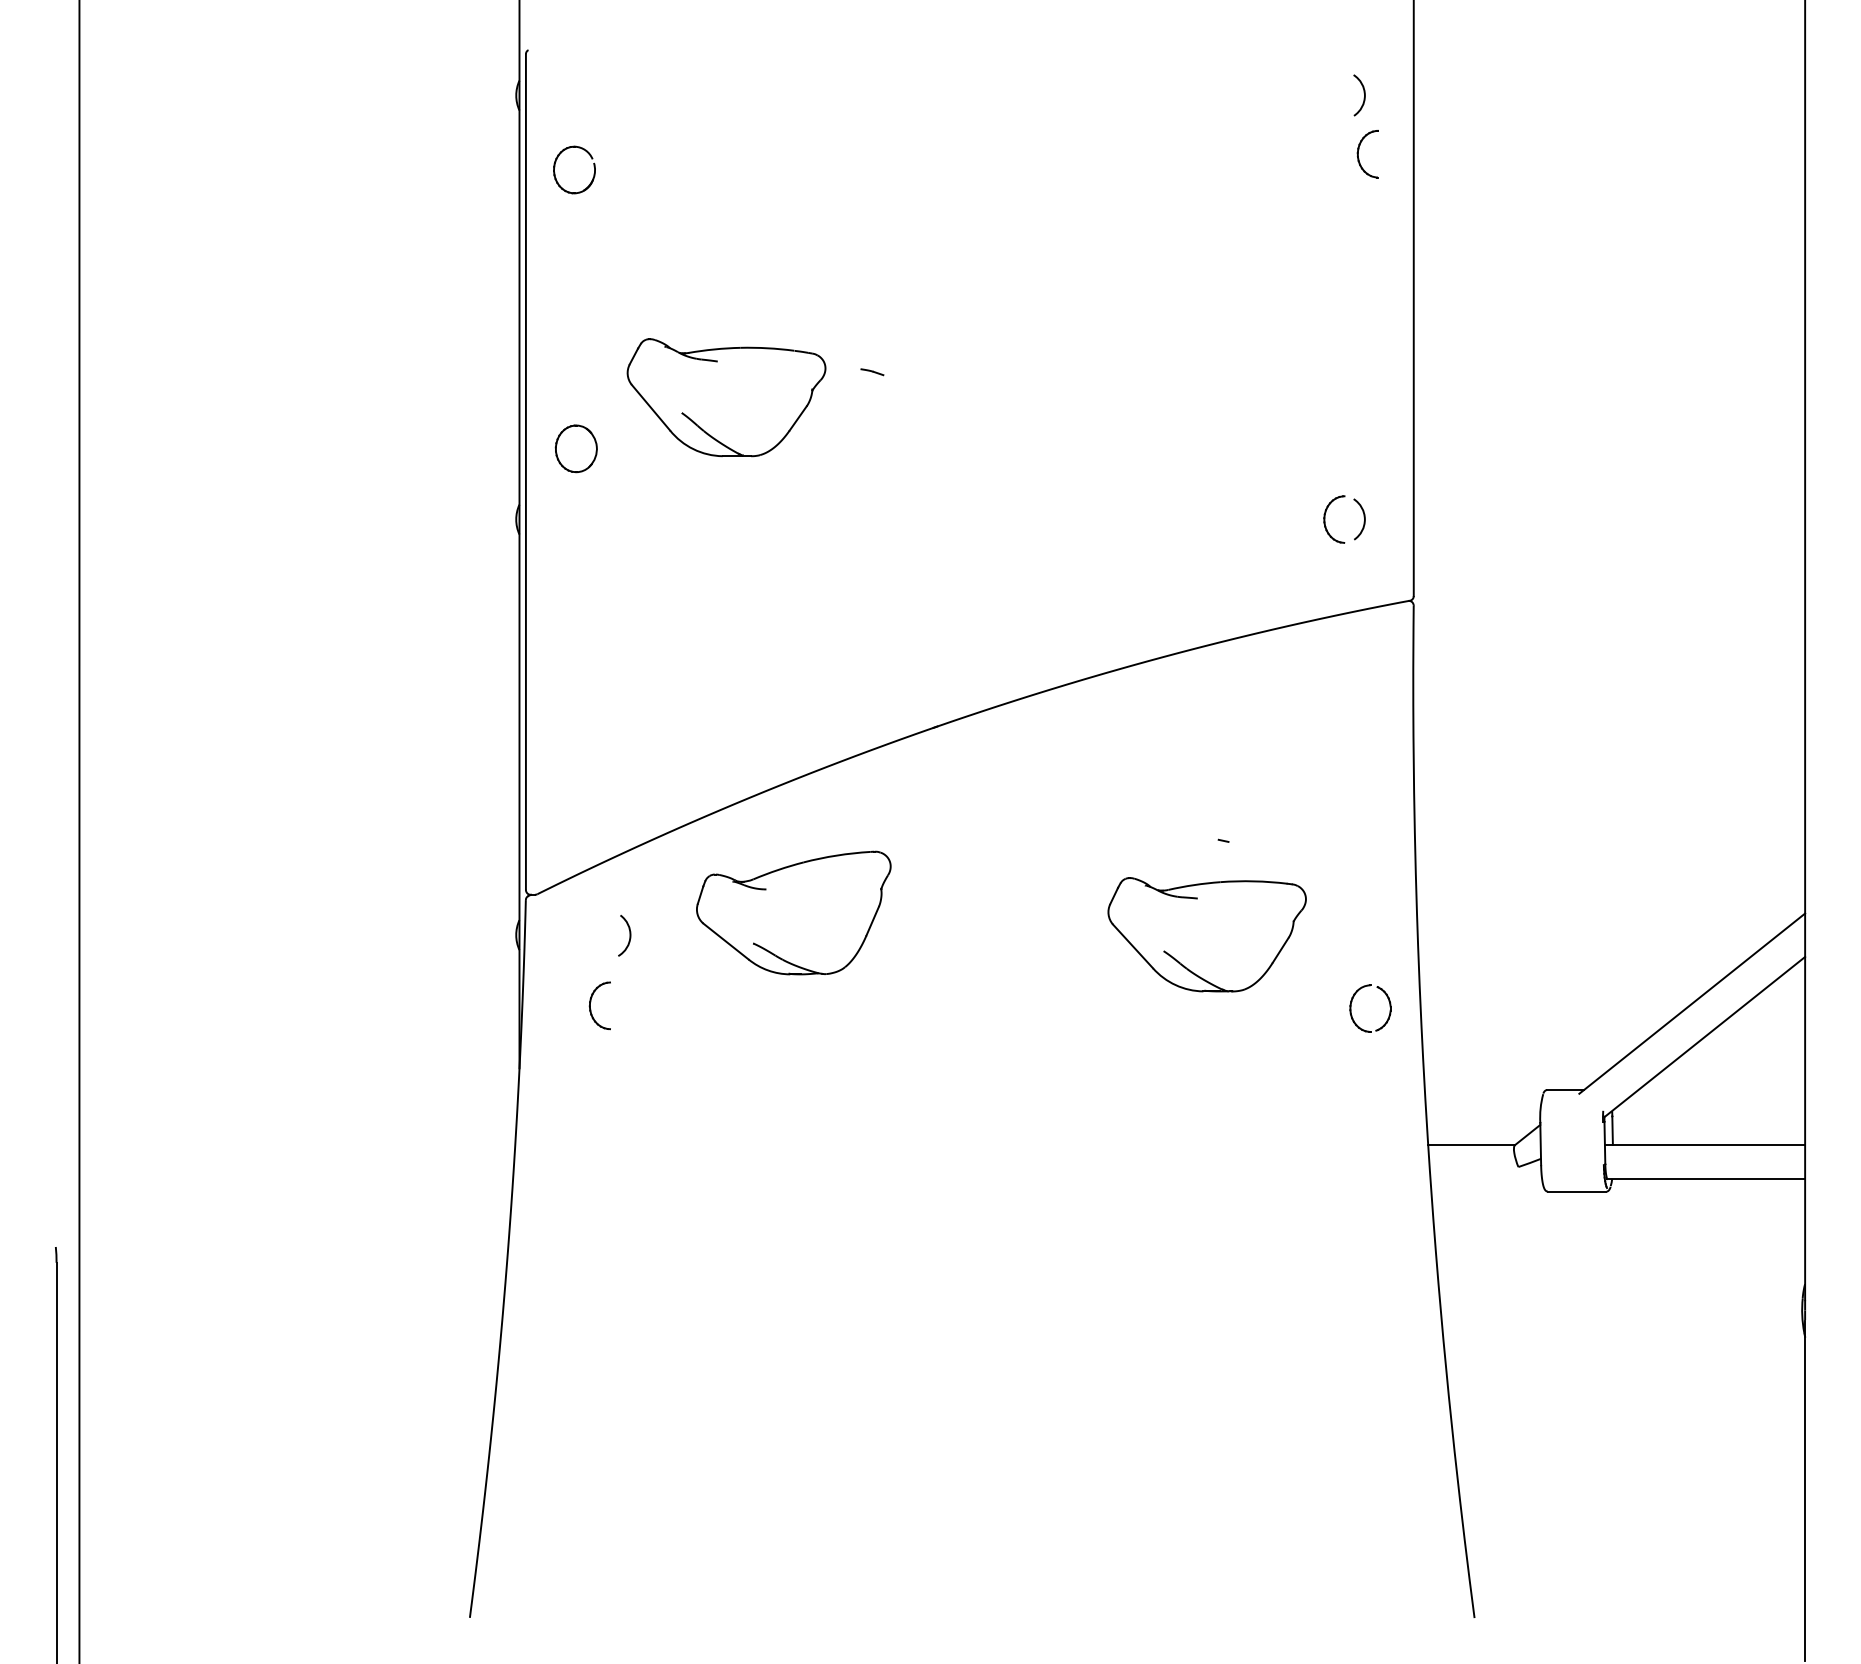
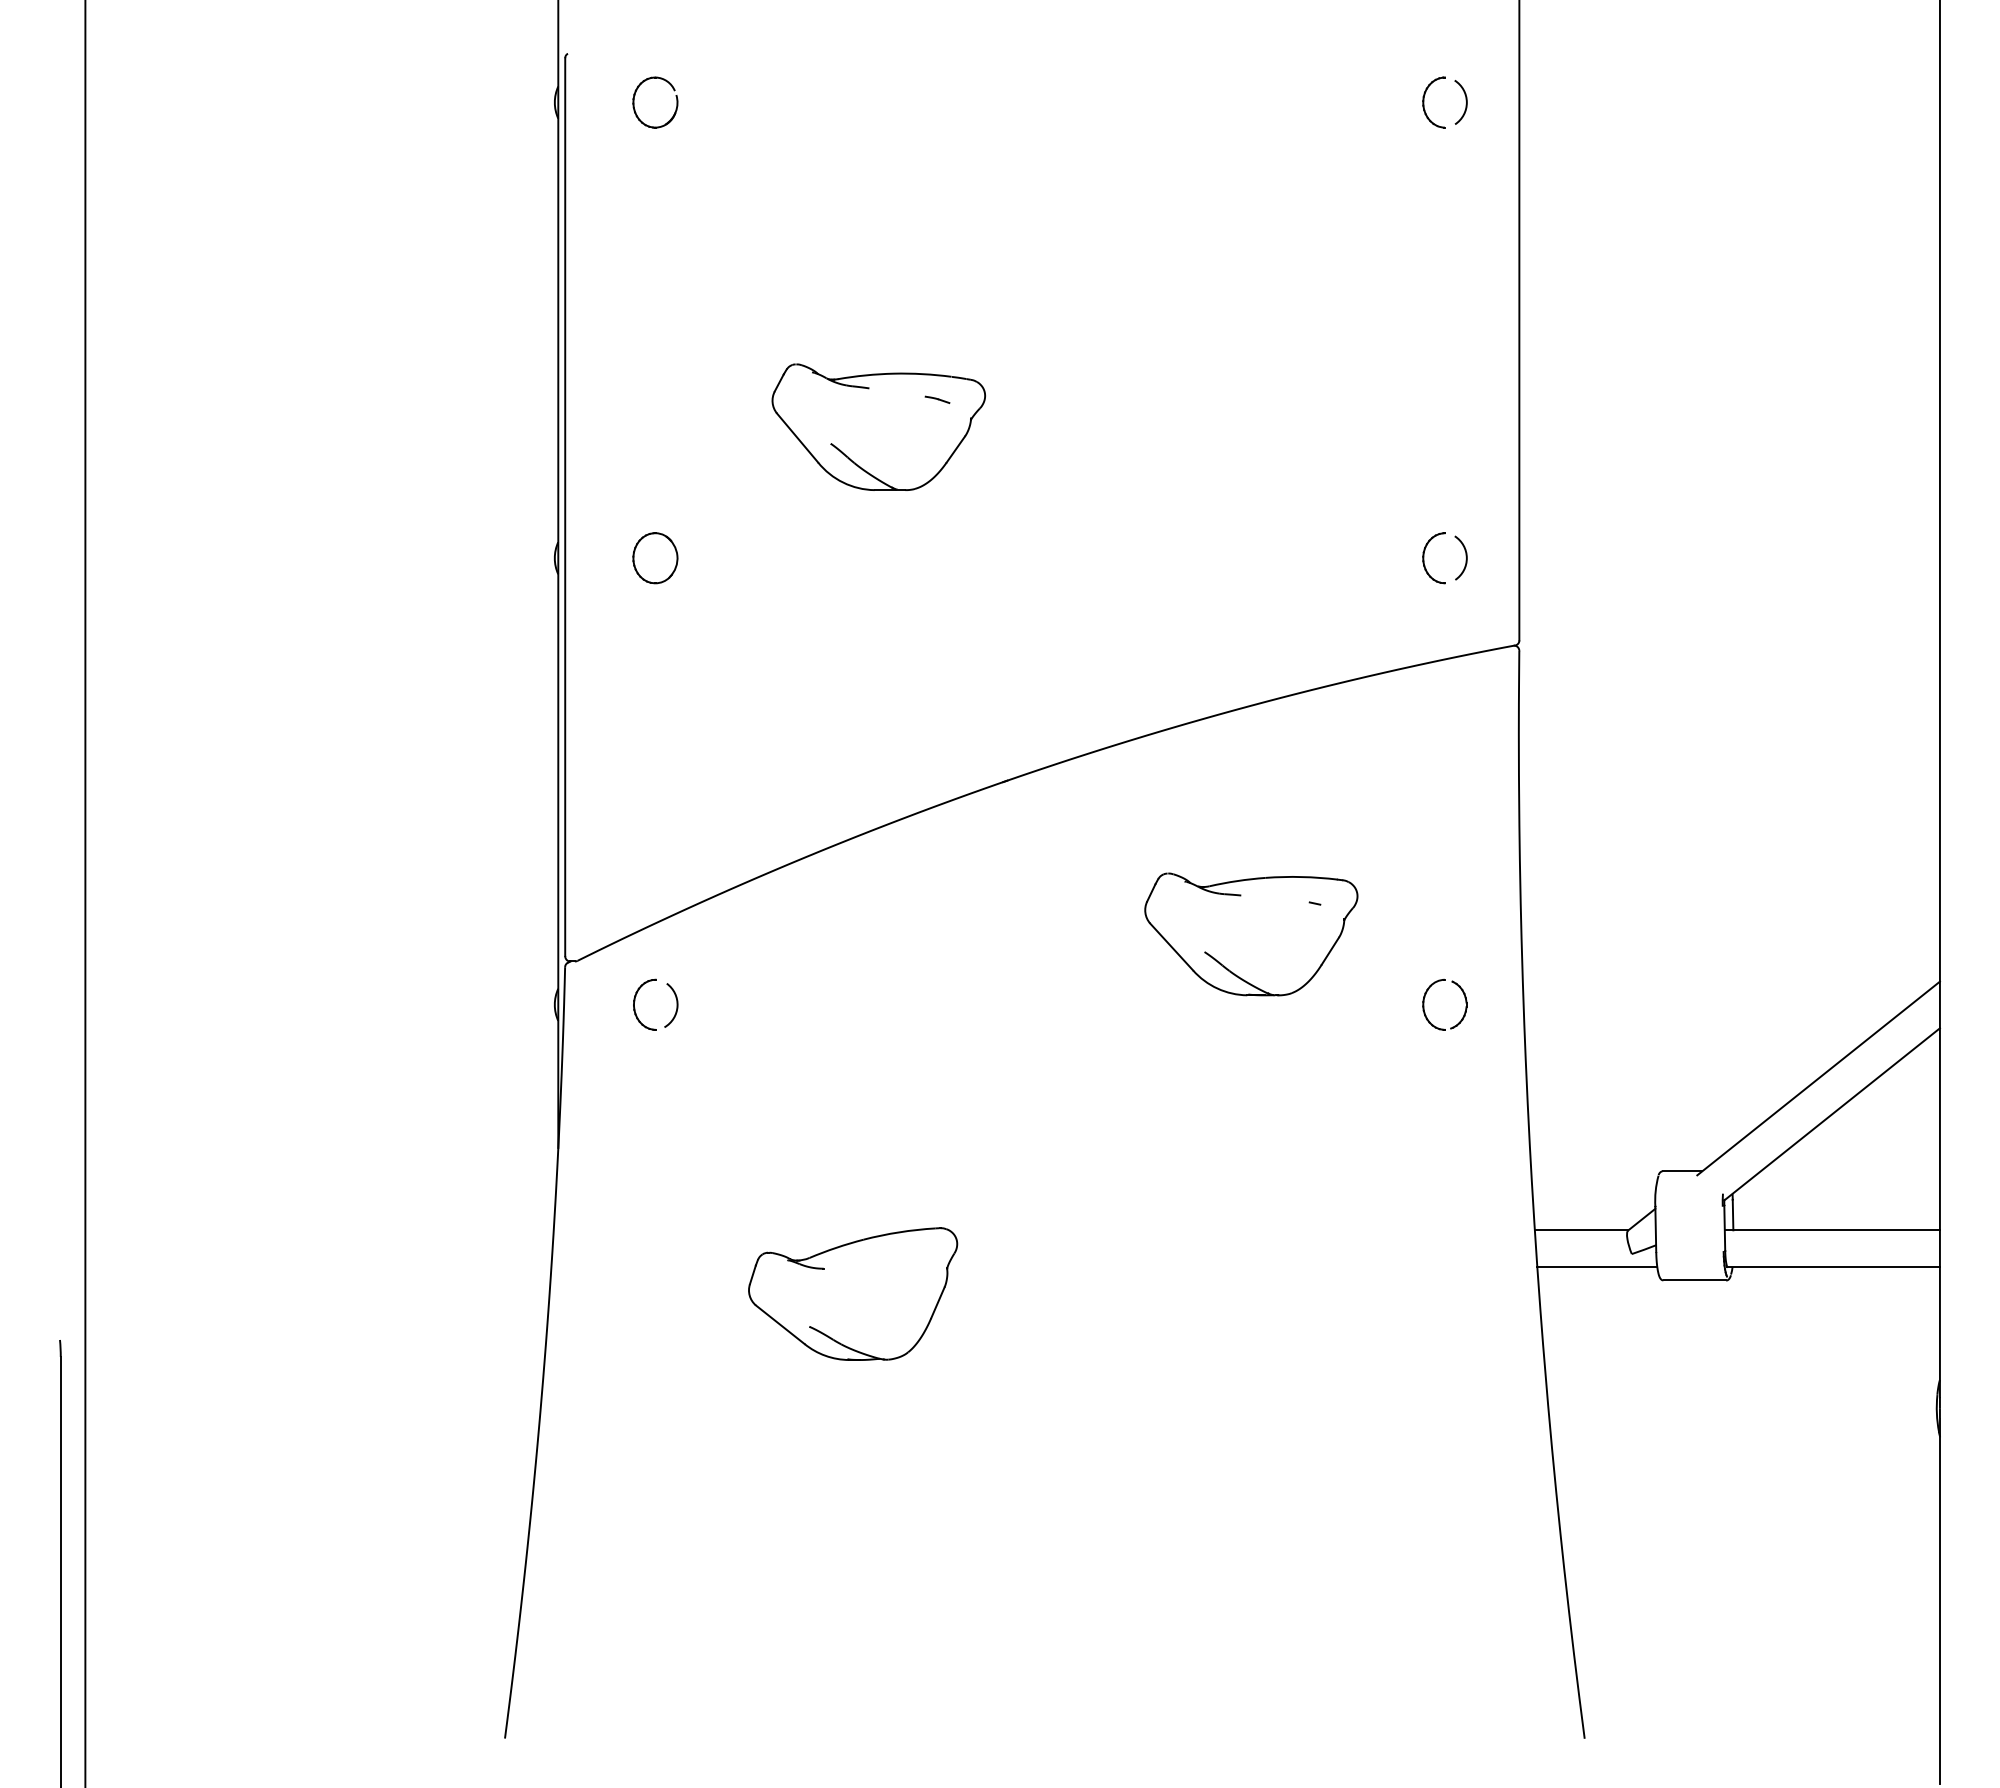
part: (1358, 154) -> (1424, 102), moved
part: (593, 164) -> (675, 96), moved
part: (726, 396) -> (878, 426), moved
part: (576, 449) -> (655, 558), moved
part: (794, 912) -> (853, 1293), moved
part: (1207, 934) -> (1251, 934), moved
part: (591, 1002) -> (635, 1001), moved
part: (1351, 1008) -> (1424, 1004), moved
line: (1486, 1178) -> (1597, 1266), added

